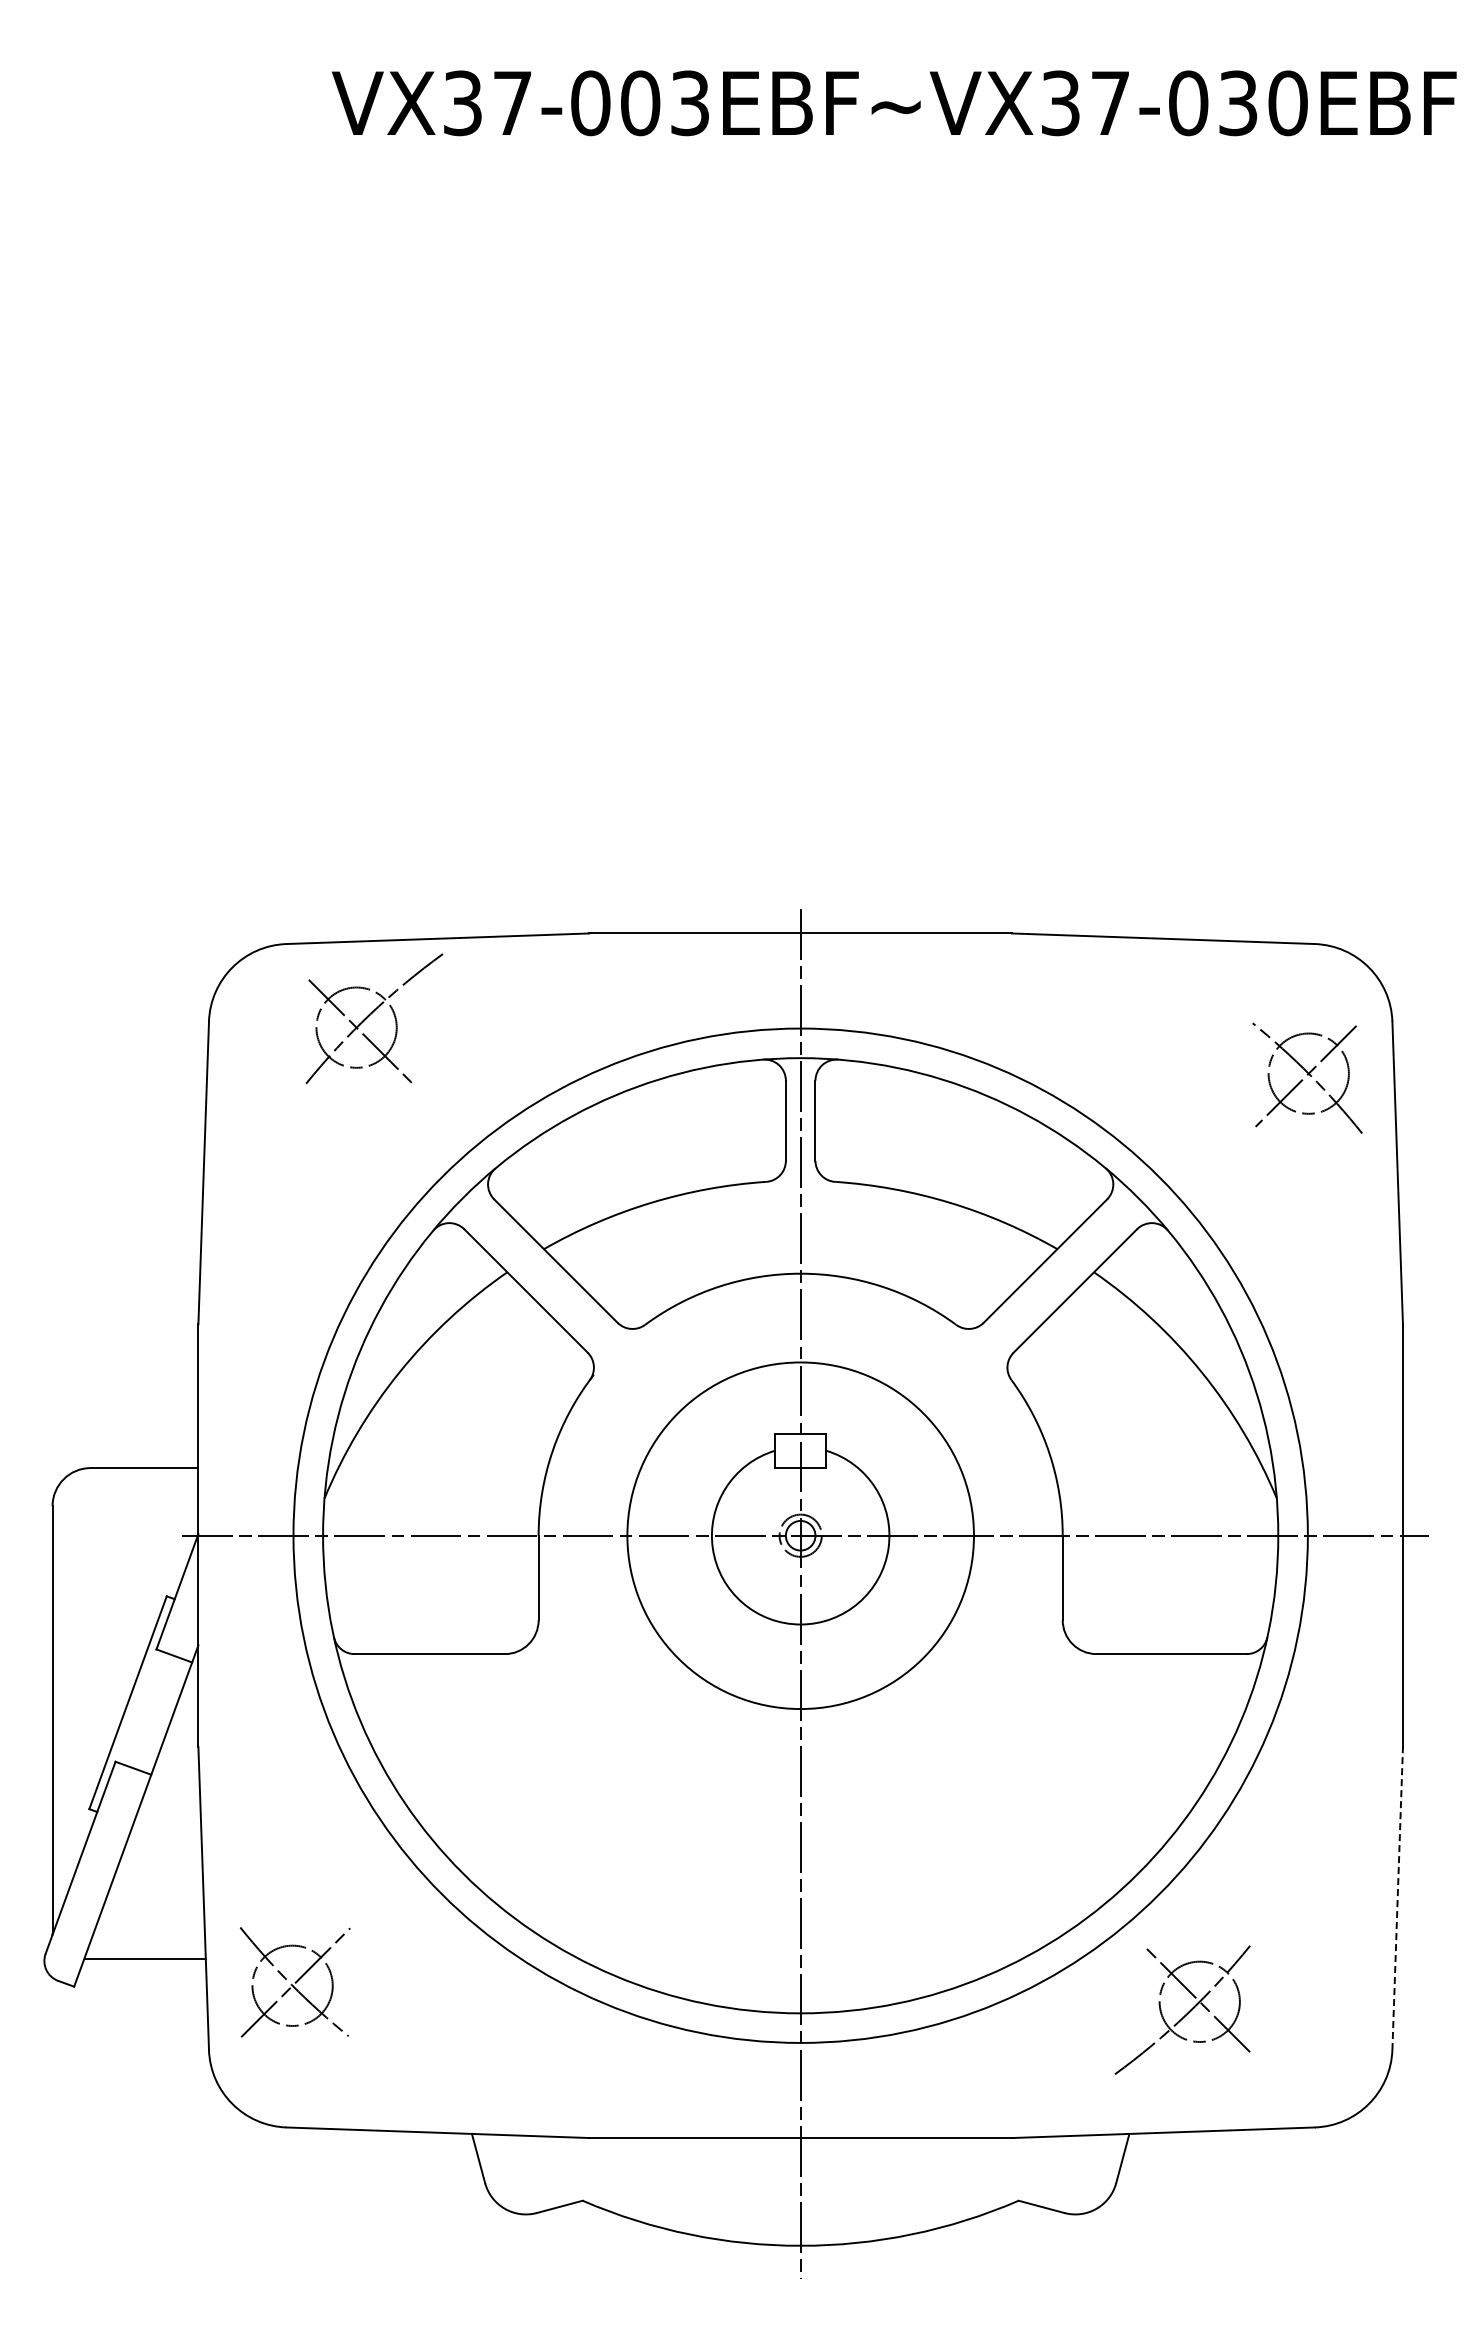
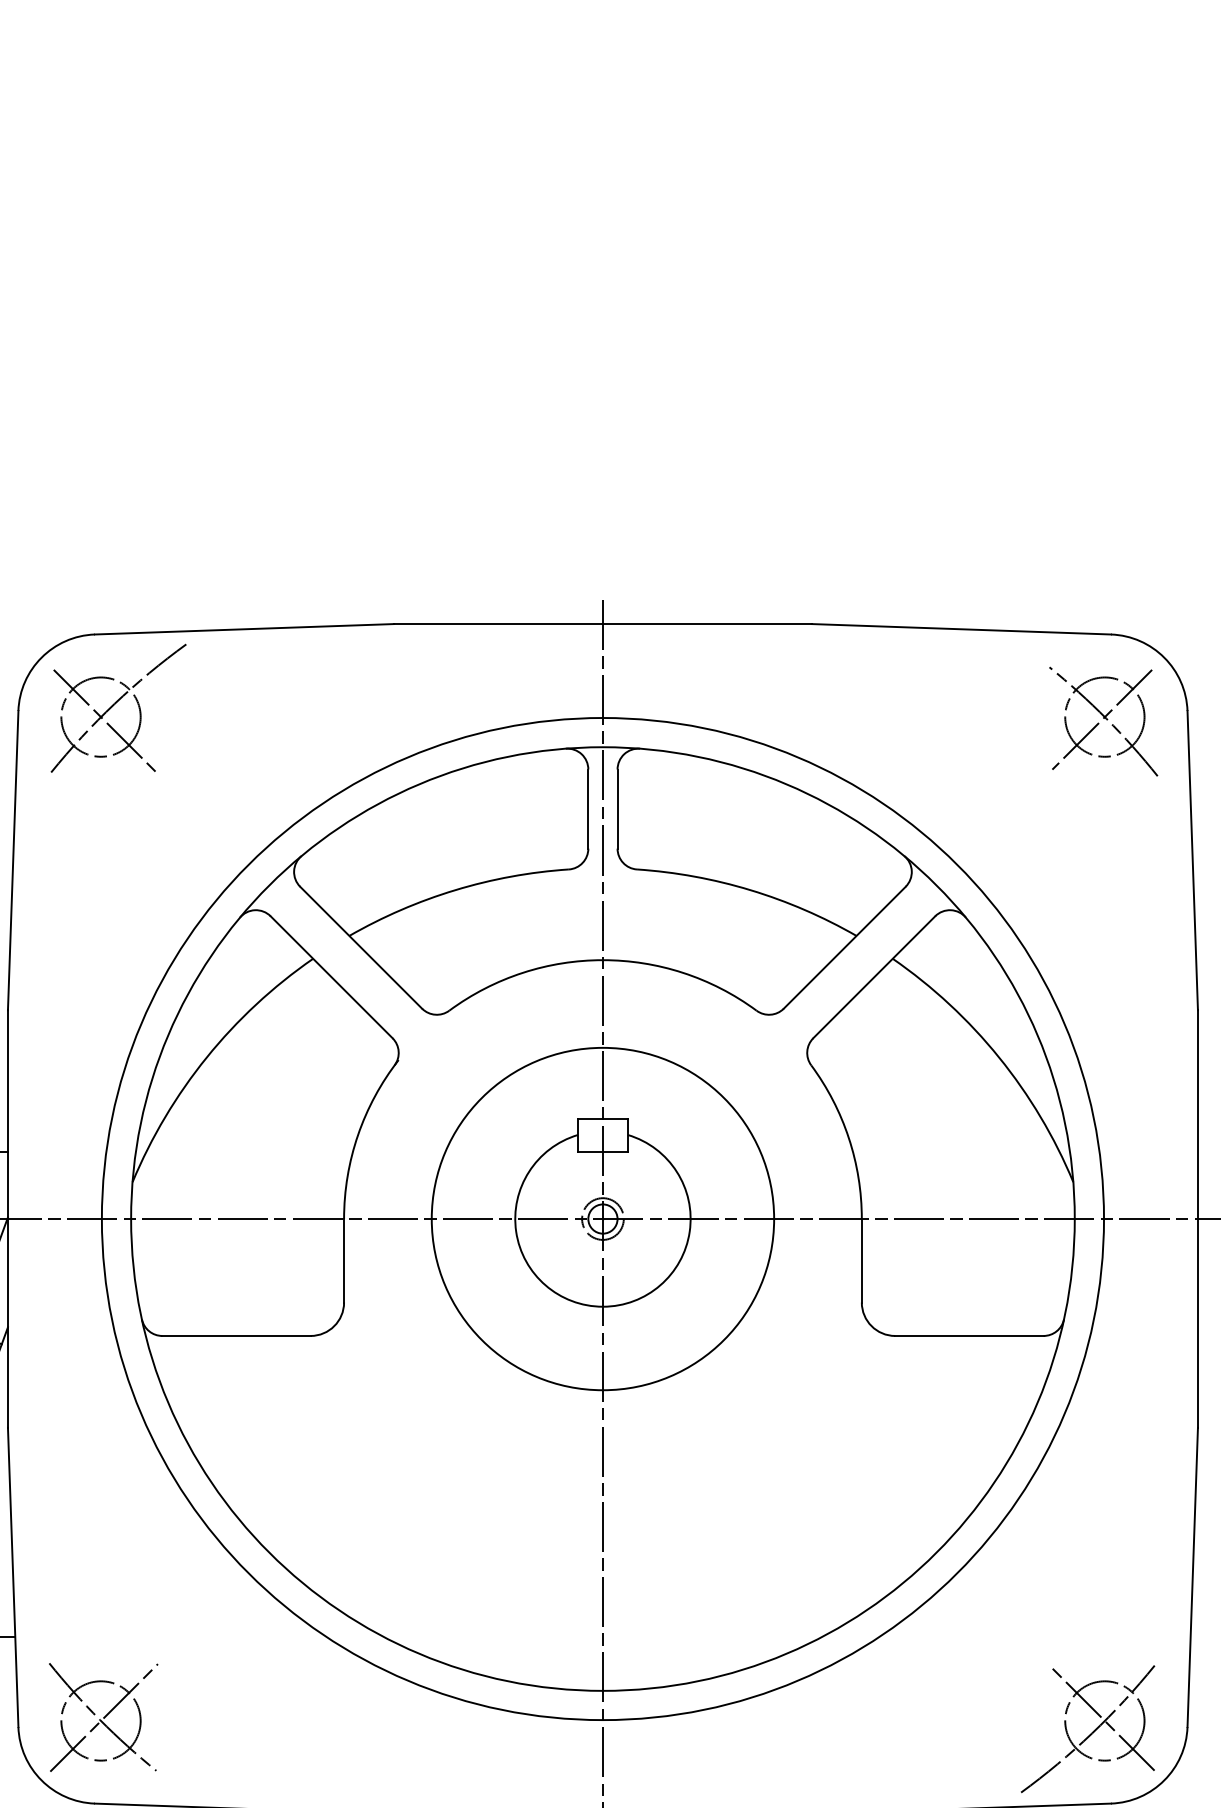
part: (374, 1018) -> (118, 708), moved
part: (1307, 1077) -> (1103, 720), moved
line: (1397, 1898) -> (1192, 1577), dashed -> solid
part: (294, 1982) -> (102, 1717), moved
part: (1182, 2009) -> (1087, 1728), moved

